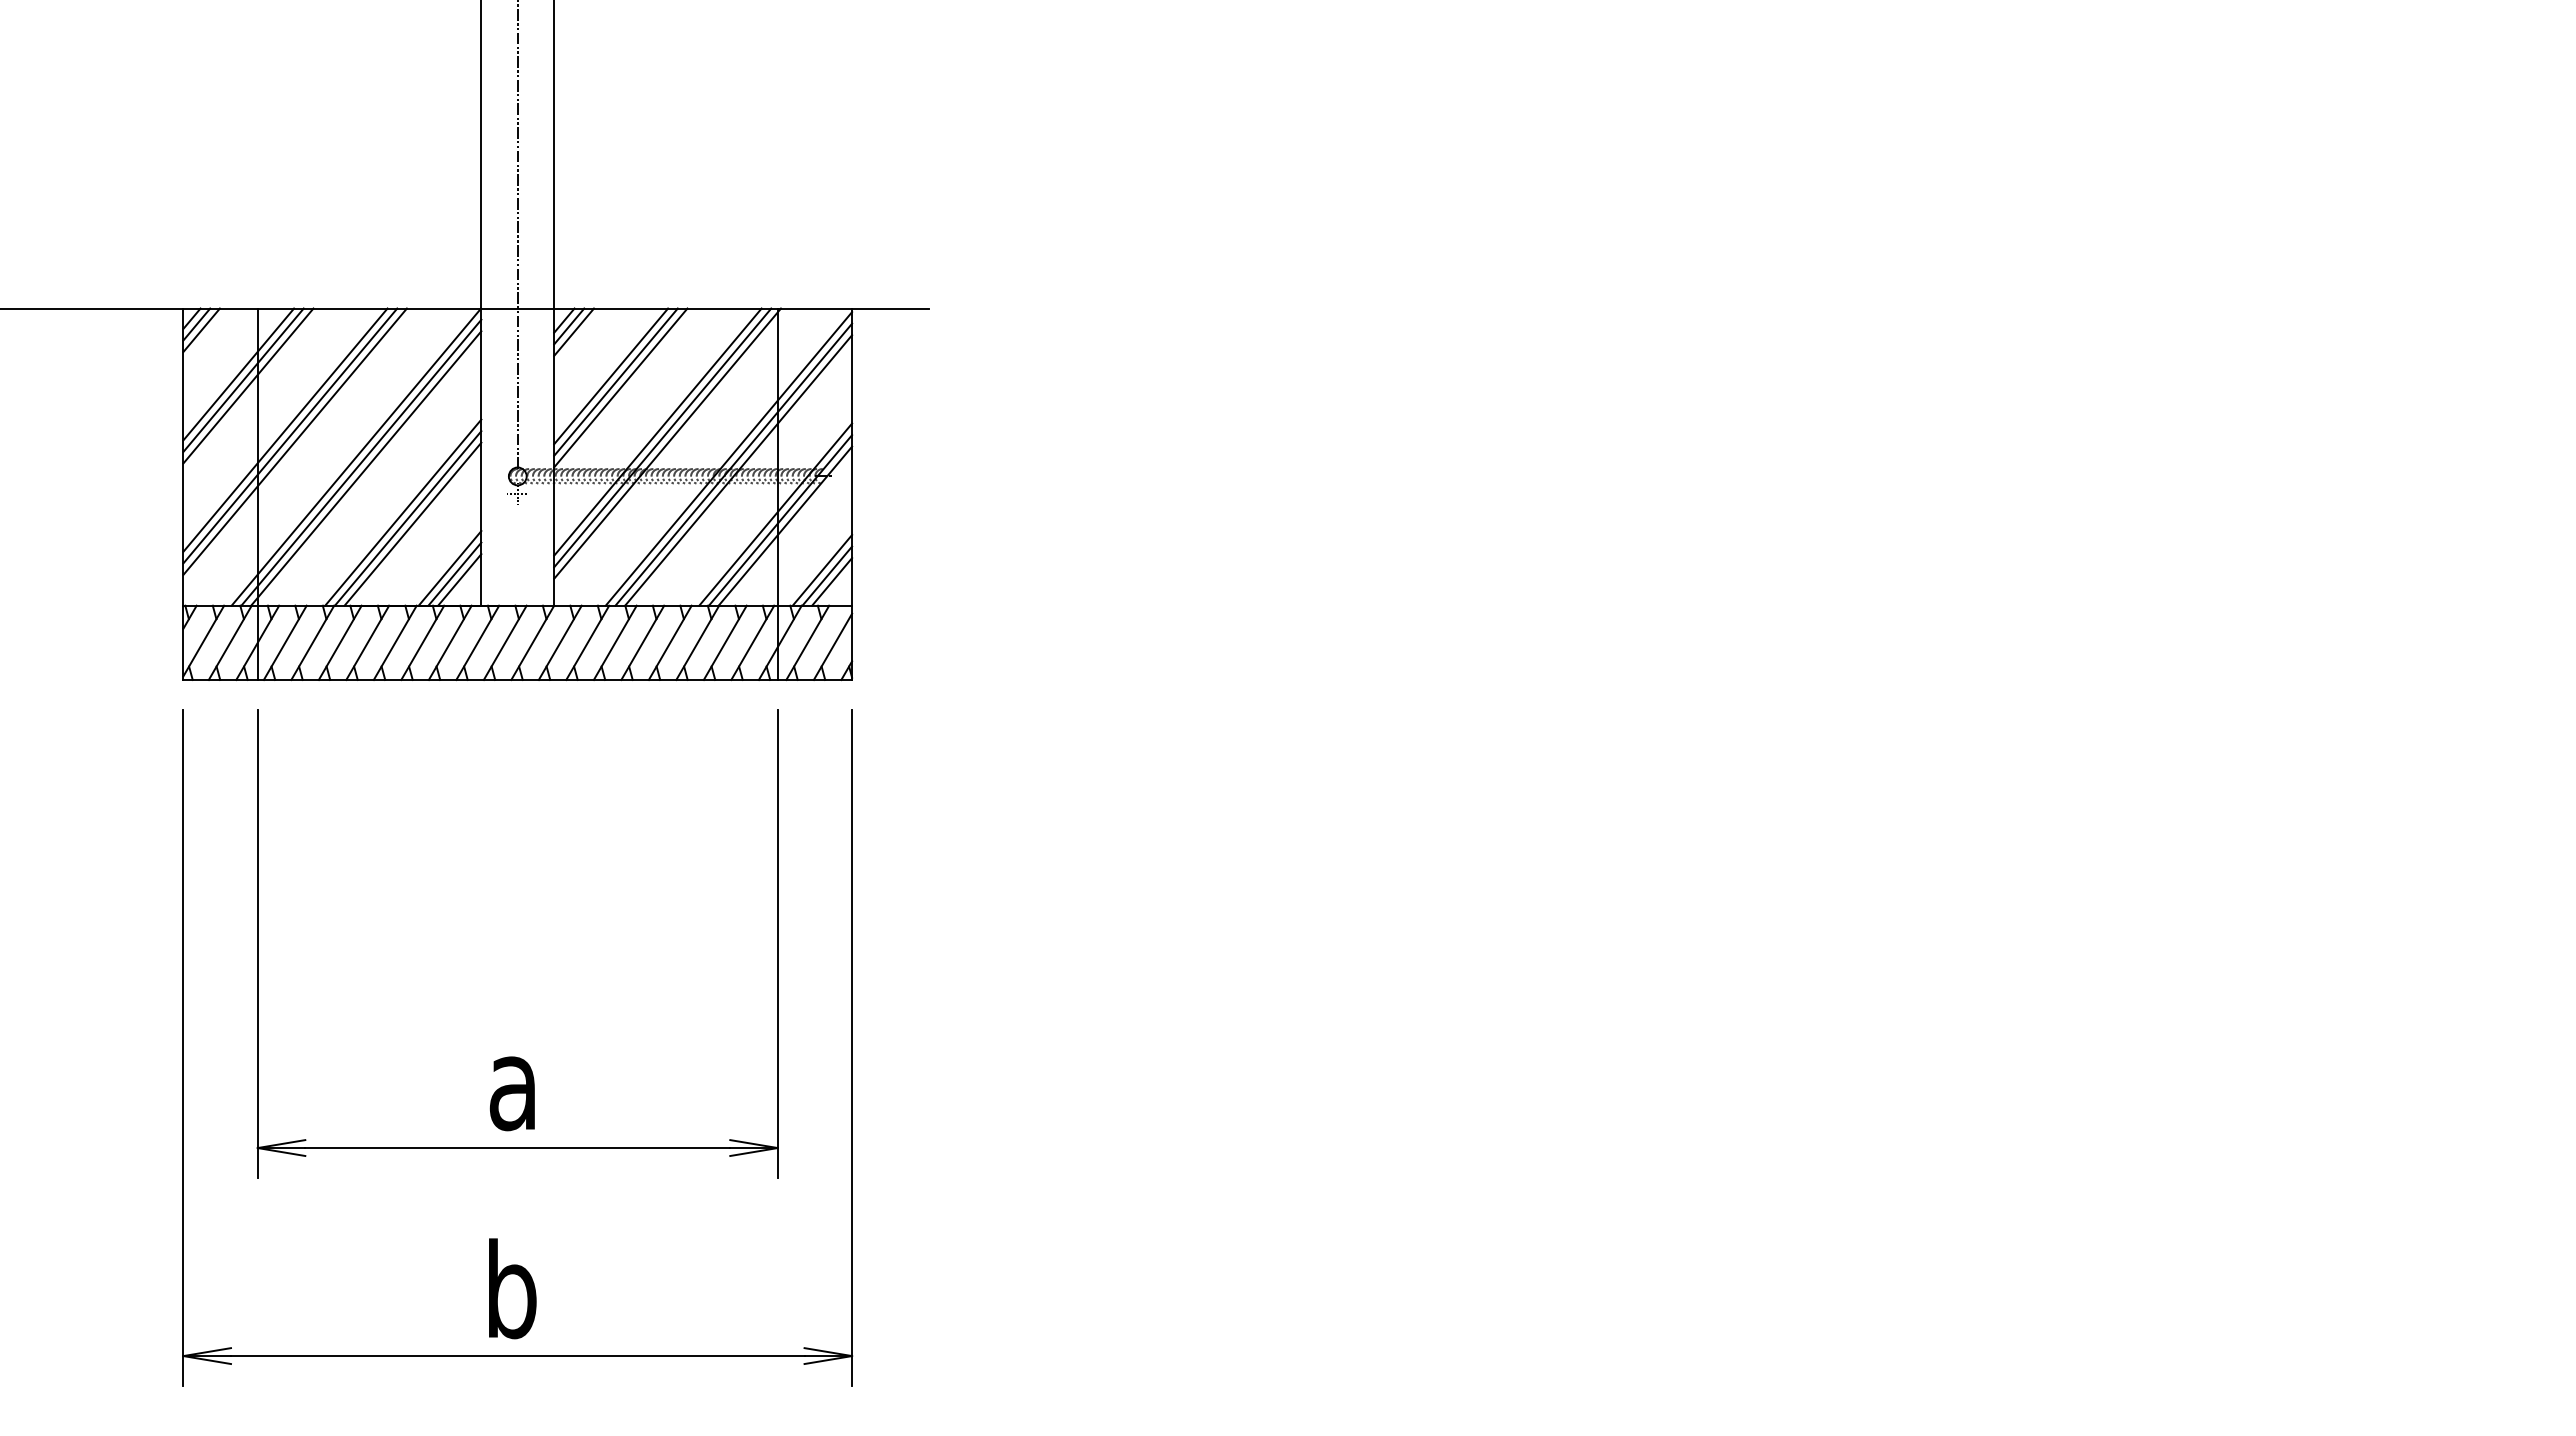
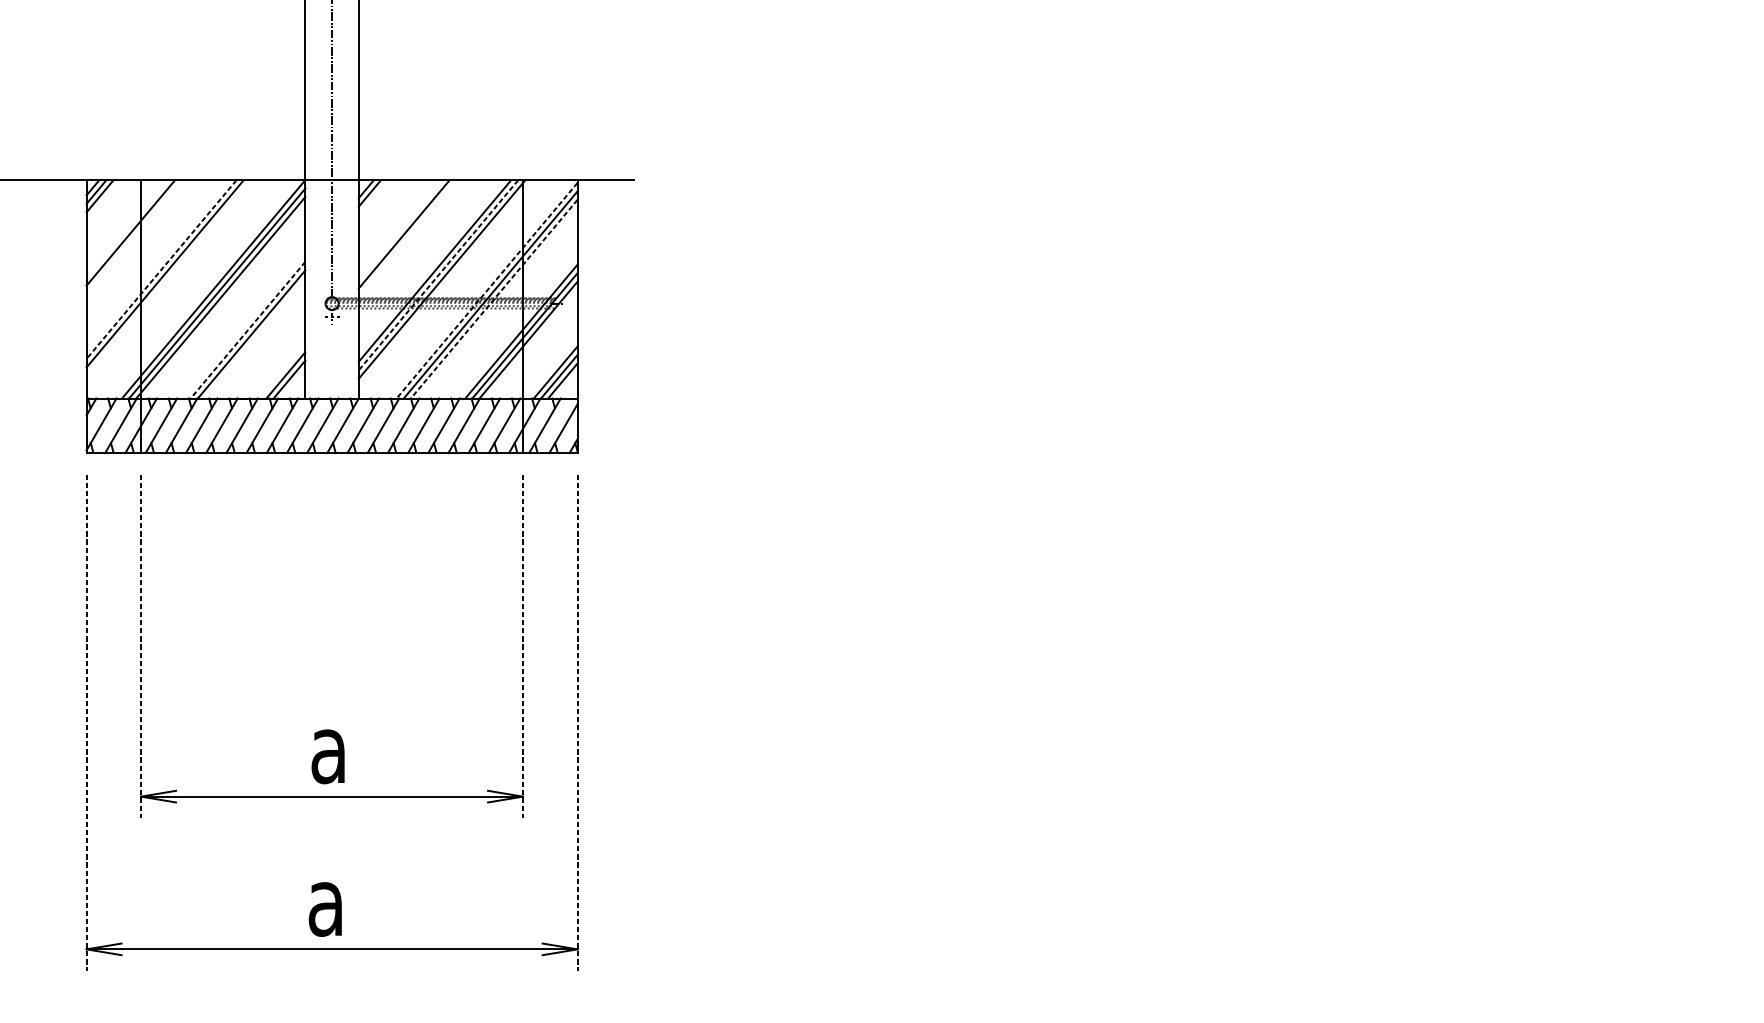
line: (574, 331) -> (373, 197), removed
line: (238, 374) -> (127, 228), removed
line: (611, 376) -> (400, 230), removed
line: (248, 385) -> (134, 236), removed
line: (620, 387) -> (407, 238), removed
line: (285, 430) -> (161, 269), solid -> dashed
line: (662, 437) -> (438, 275), solid -> dashed
line: (294, 441) -> (168, 277), removed
line: (728, 458) -> (486, 290), solid -> dashed
line: (738, 470) -> (494, 299), solid -> dashed
line: (402, 513) -> (247, 330), solid -> dashed
line: (412, 523) -> (254, 338), removed
line: (449, 568) -> (281, 371), removed
line: (257, 944) -> (141, 647), solid -> dashed
line: (777, 944) -> (522, 647), solid -> dashed
line: (183, 1048) -> (86, 723), solid -> dashed
line: (852, 1048) -> (577, 723), solid -> dashed
text: (511, 1288) -> (327, 899), b -> a

